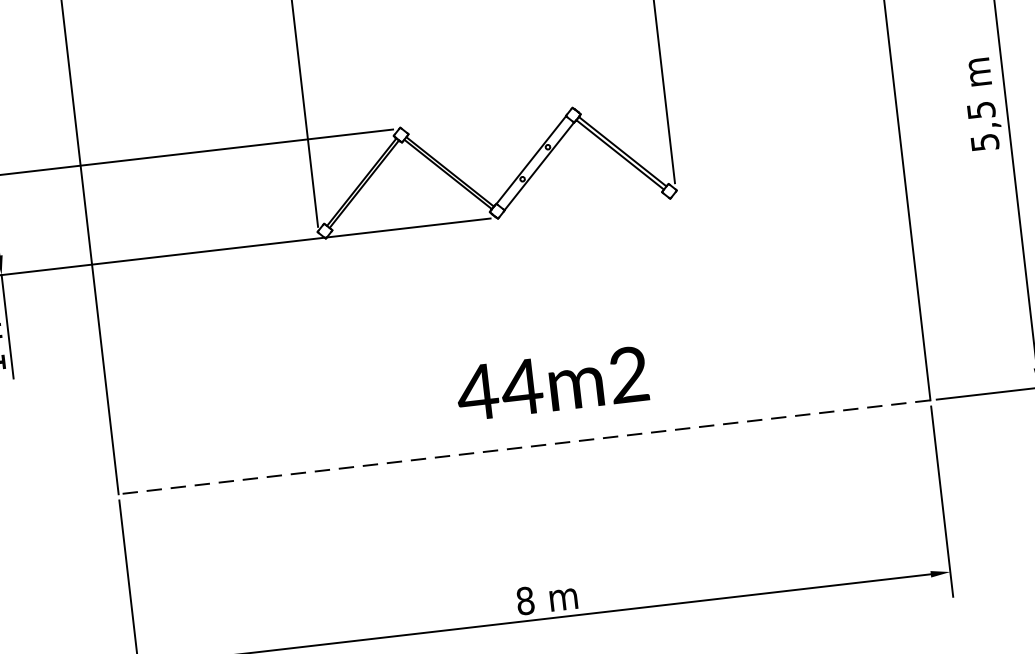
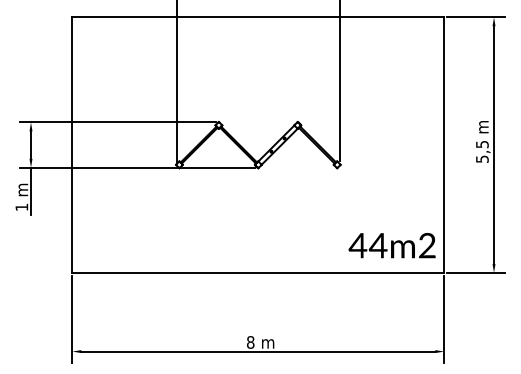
text: (550, 383) -> (391, 245), moved
line: (524, 446) -> (258, 272), dashed -> solid

